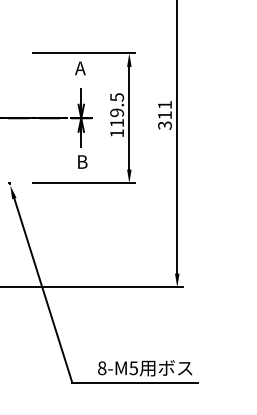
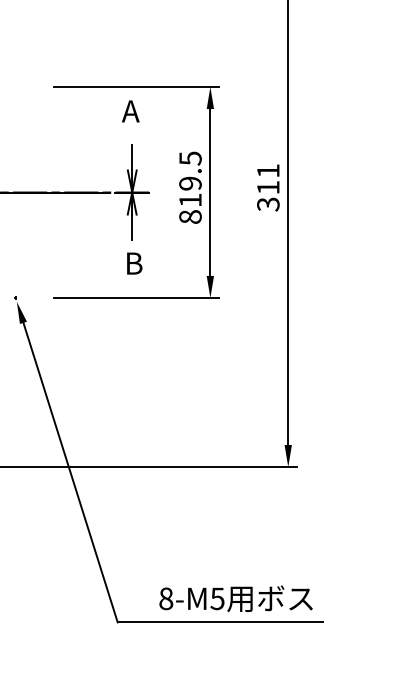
text: (117, 133) -> (191, 217), 119.5 -> 819.5

